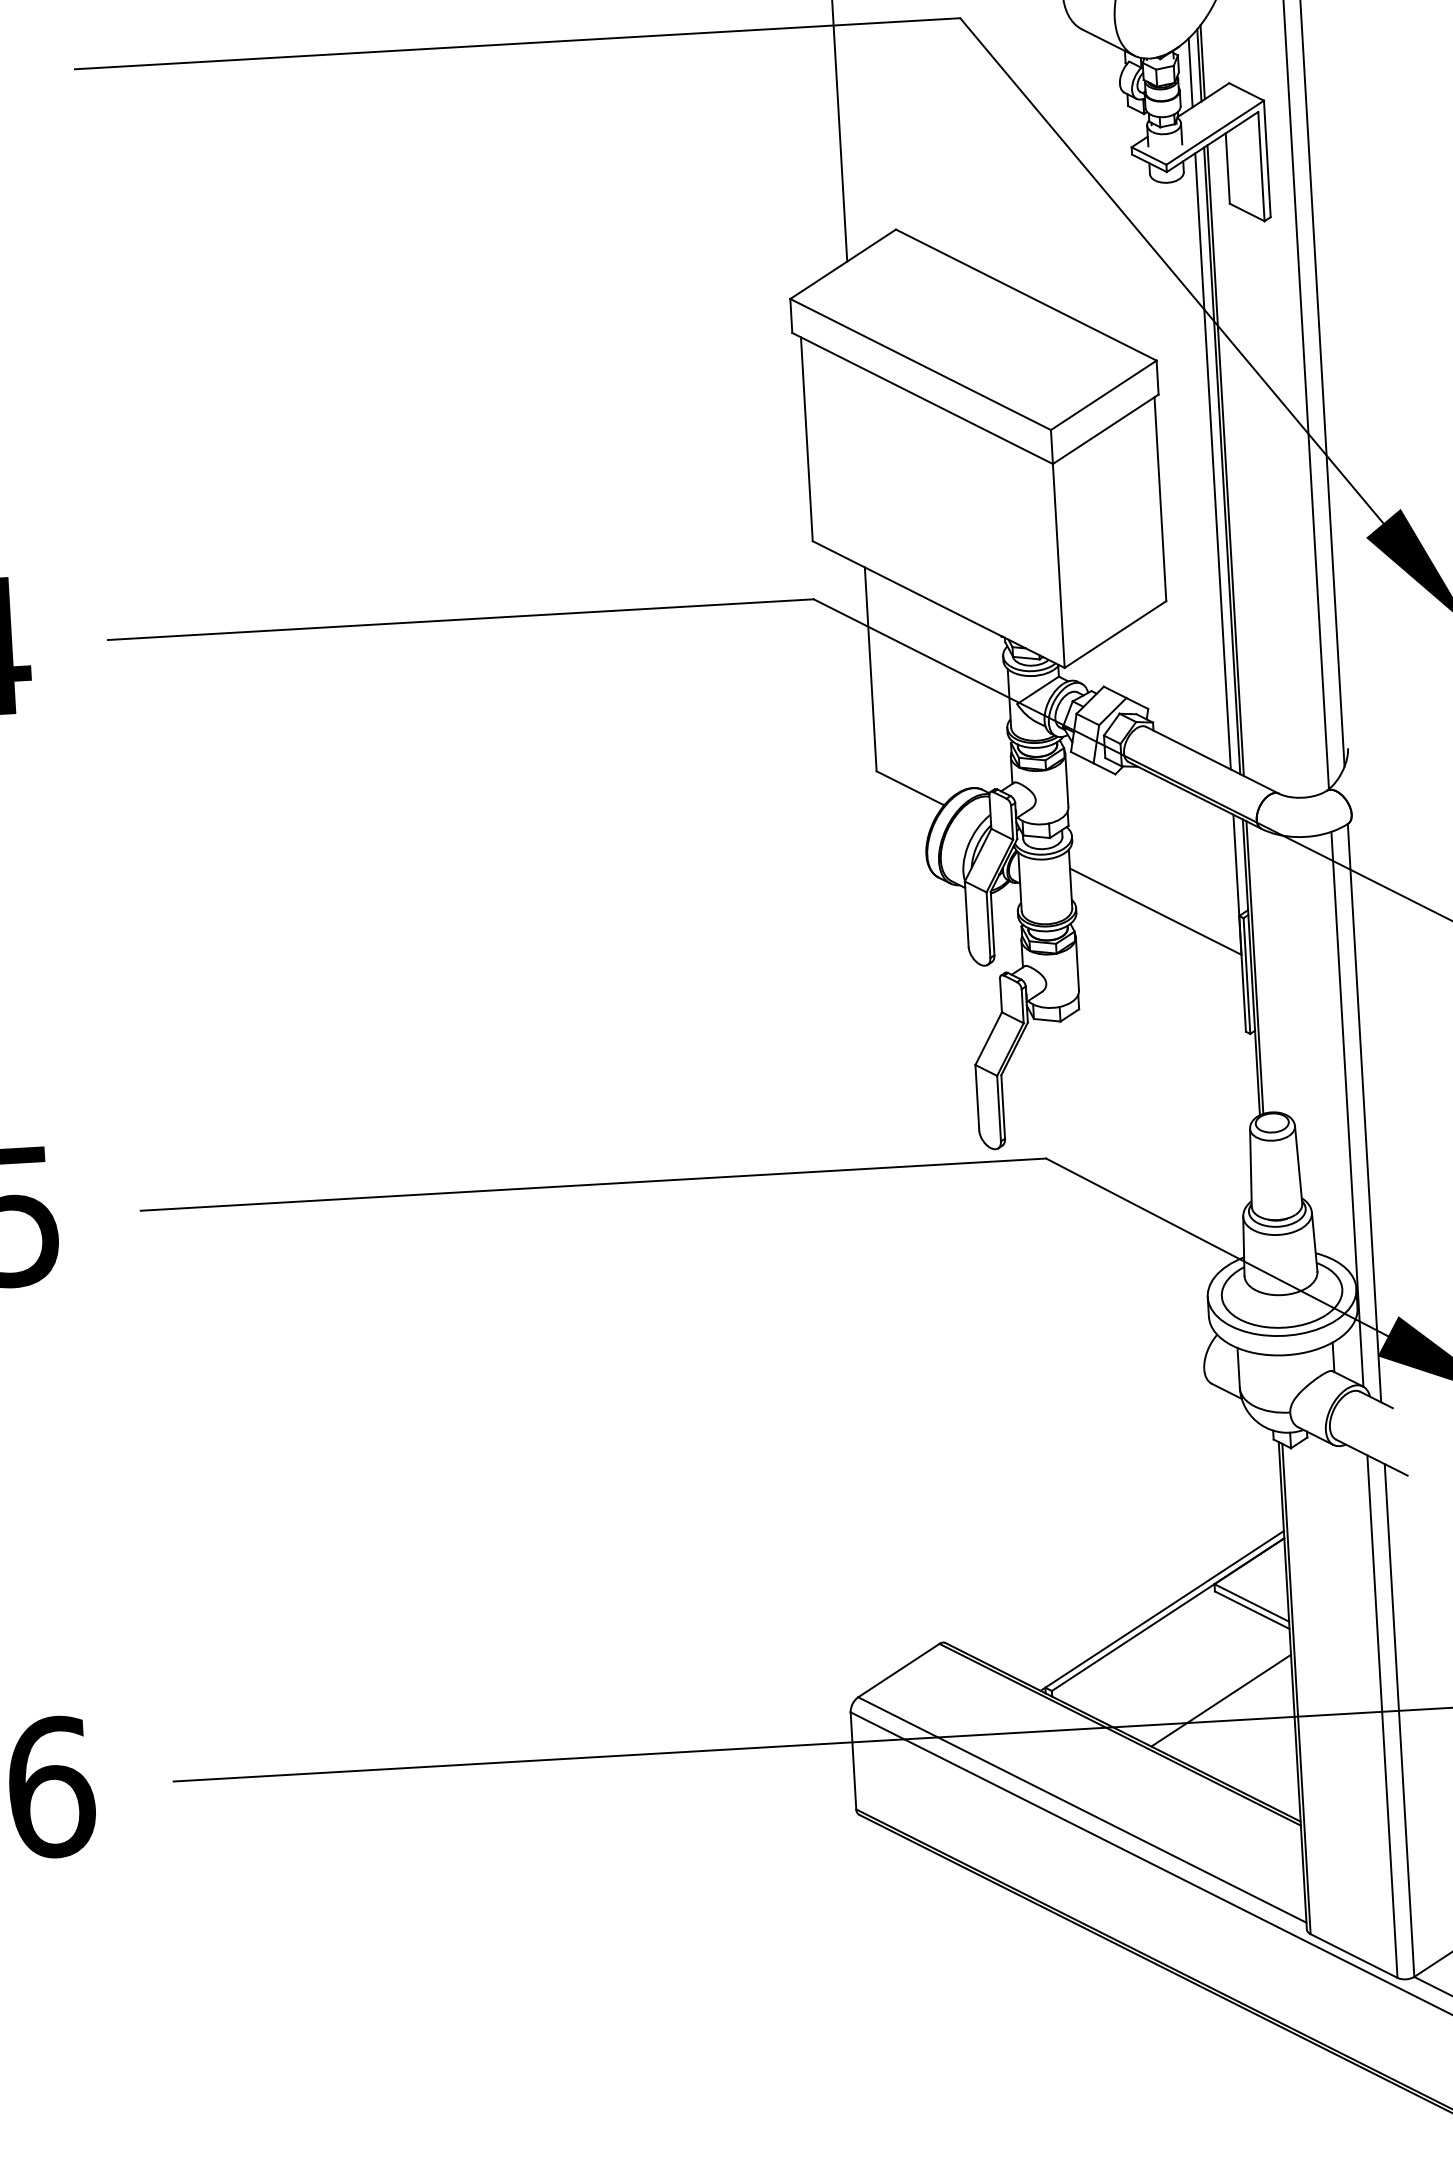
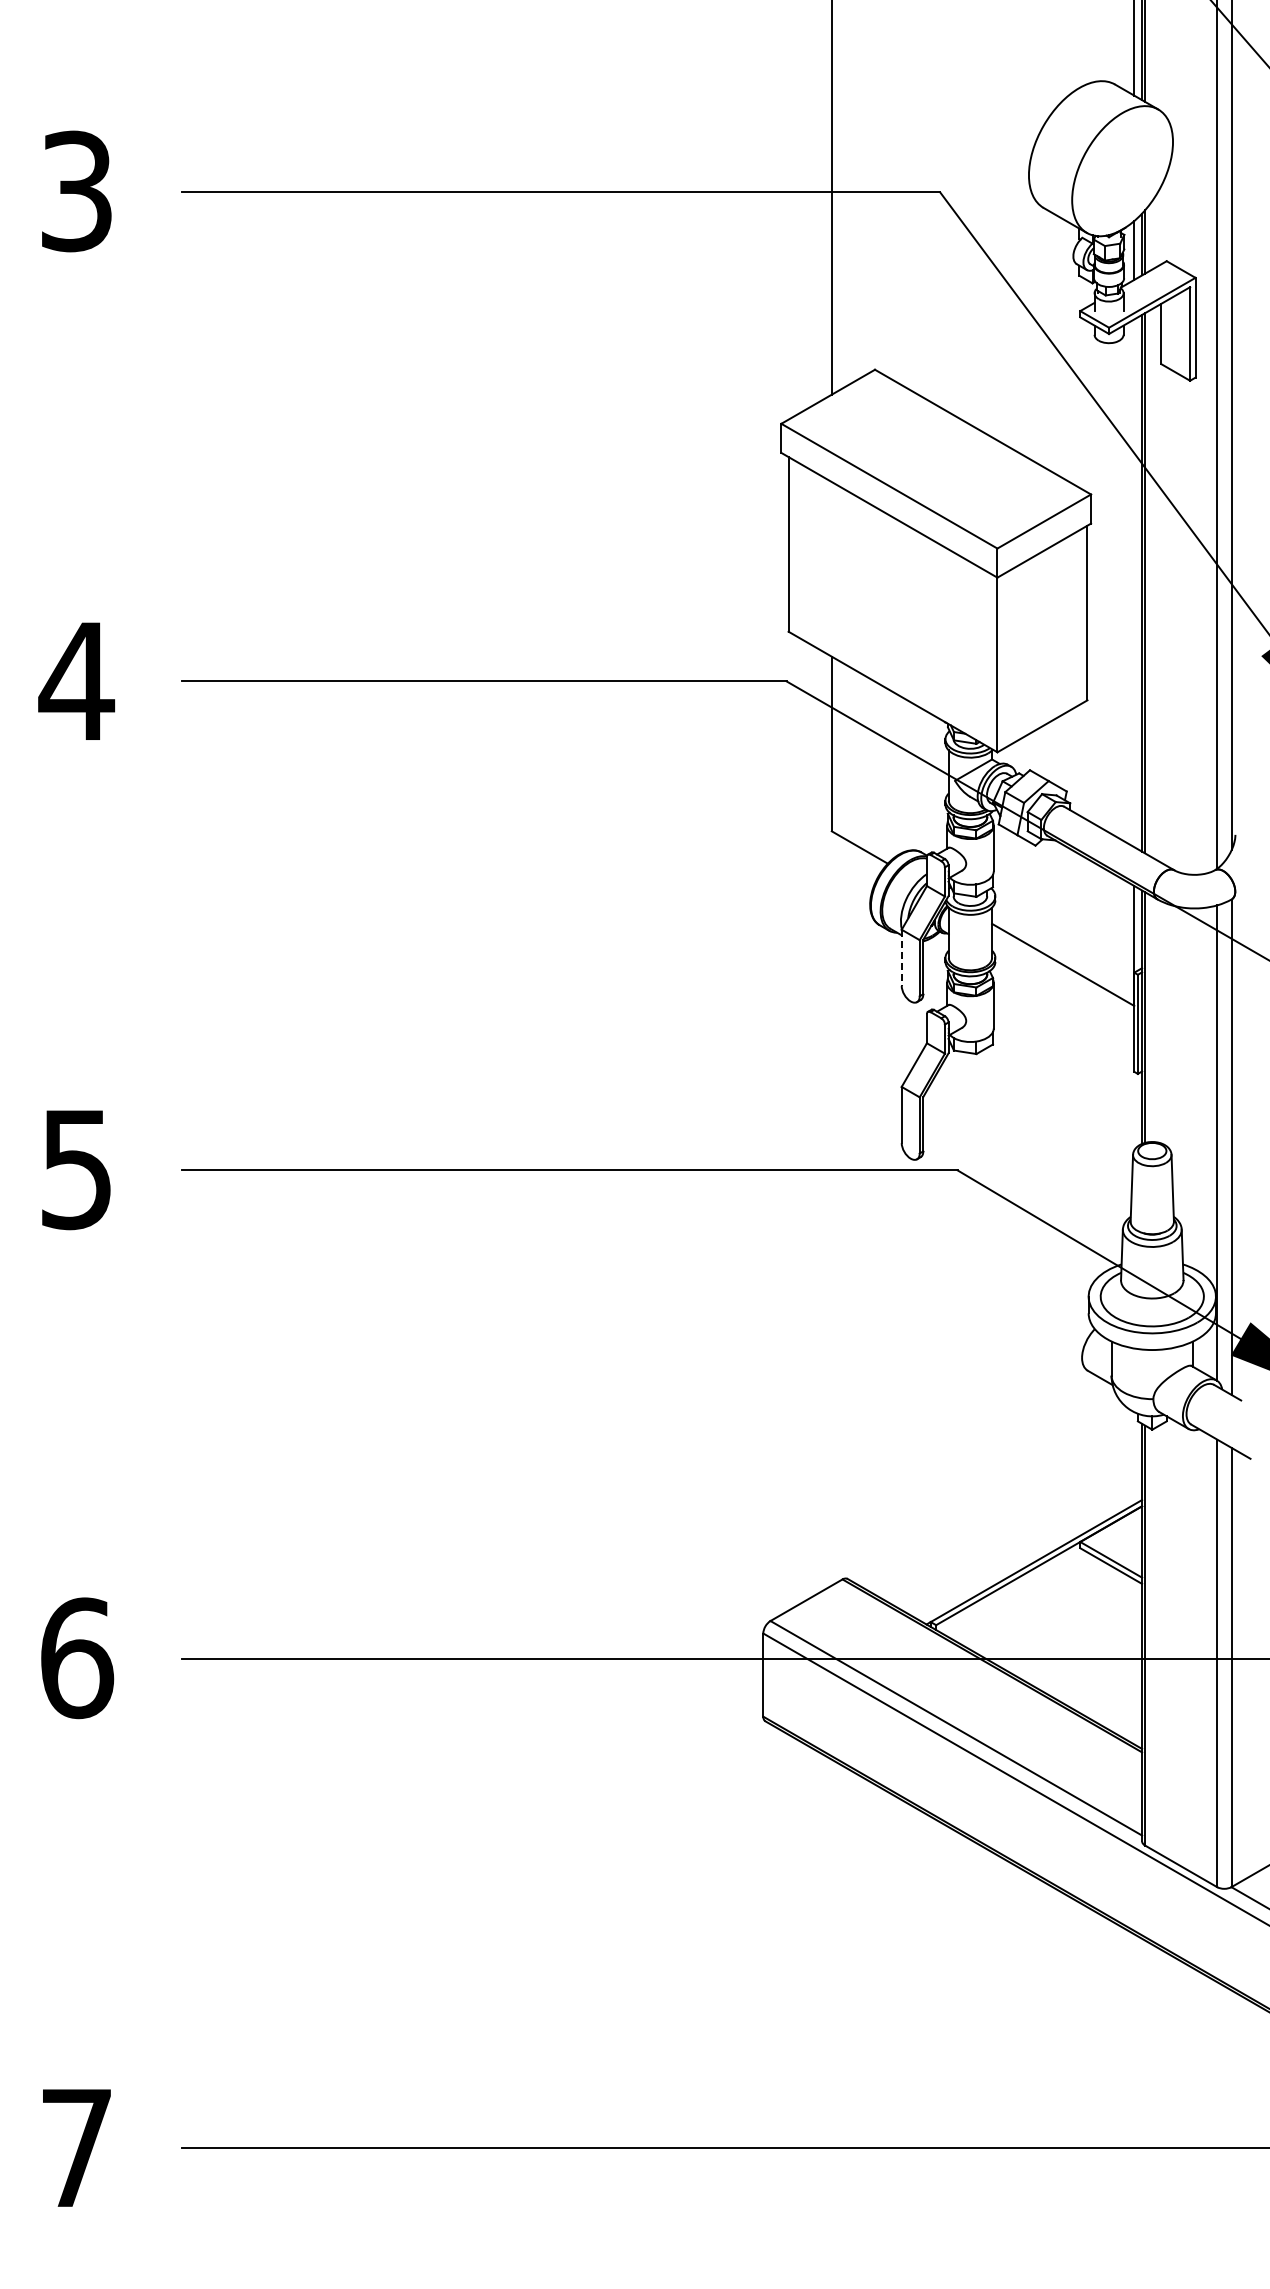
line: (1213, 461) -> (1134, 583), removed
line: (966, 915) -> (901, 958), solid -> dashed
line: (1221, 1700) -> (1080, 1641), removed

